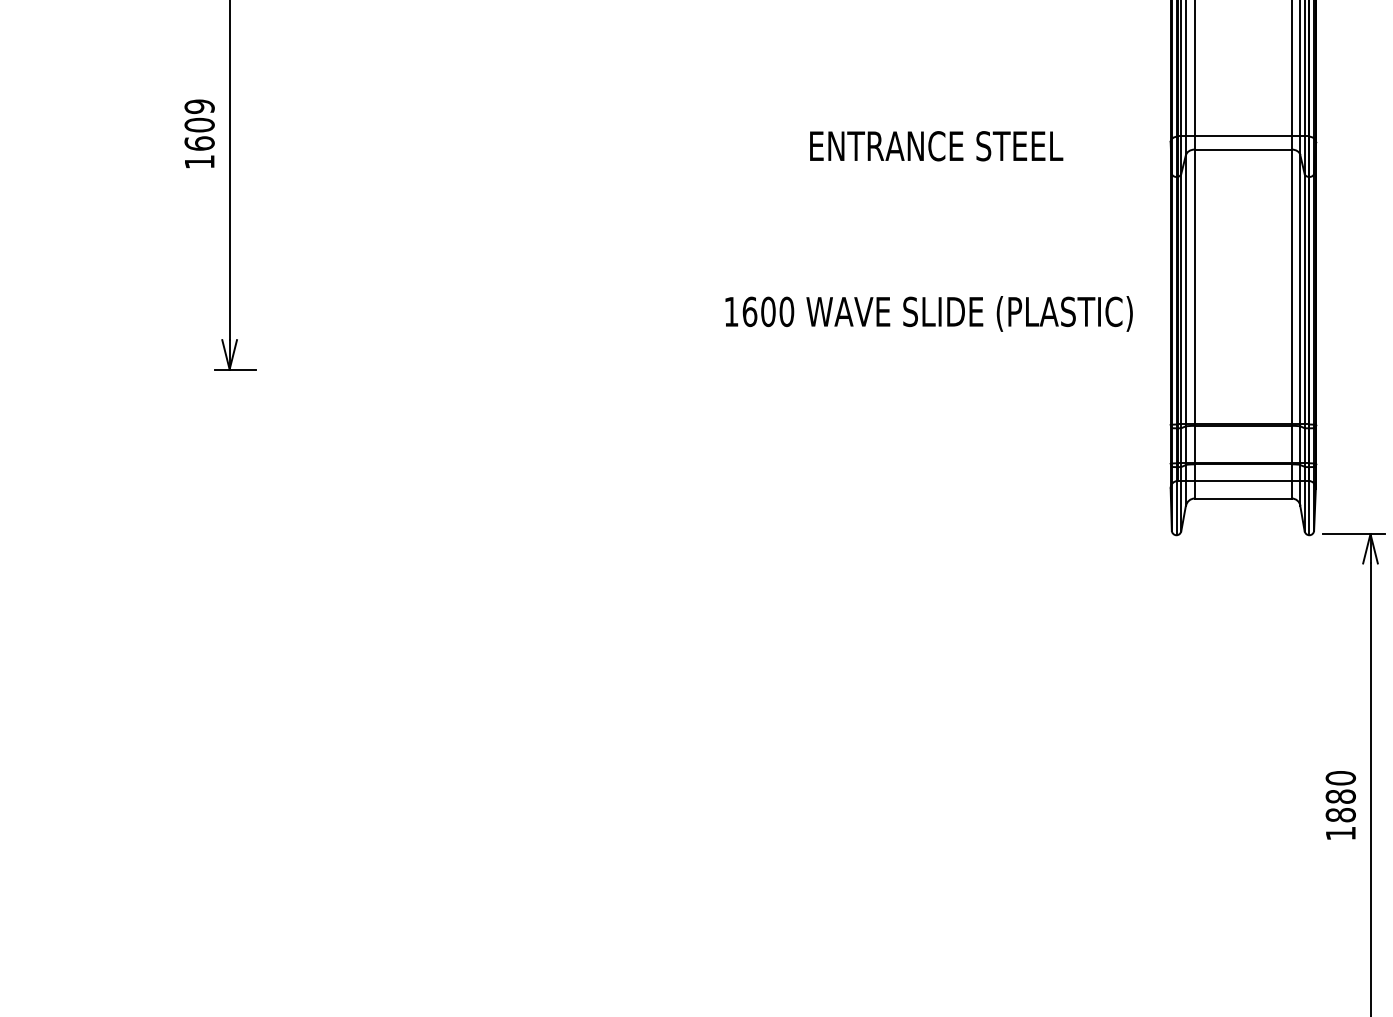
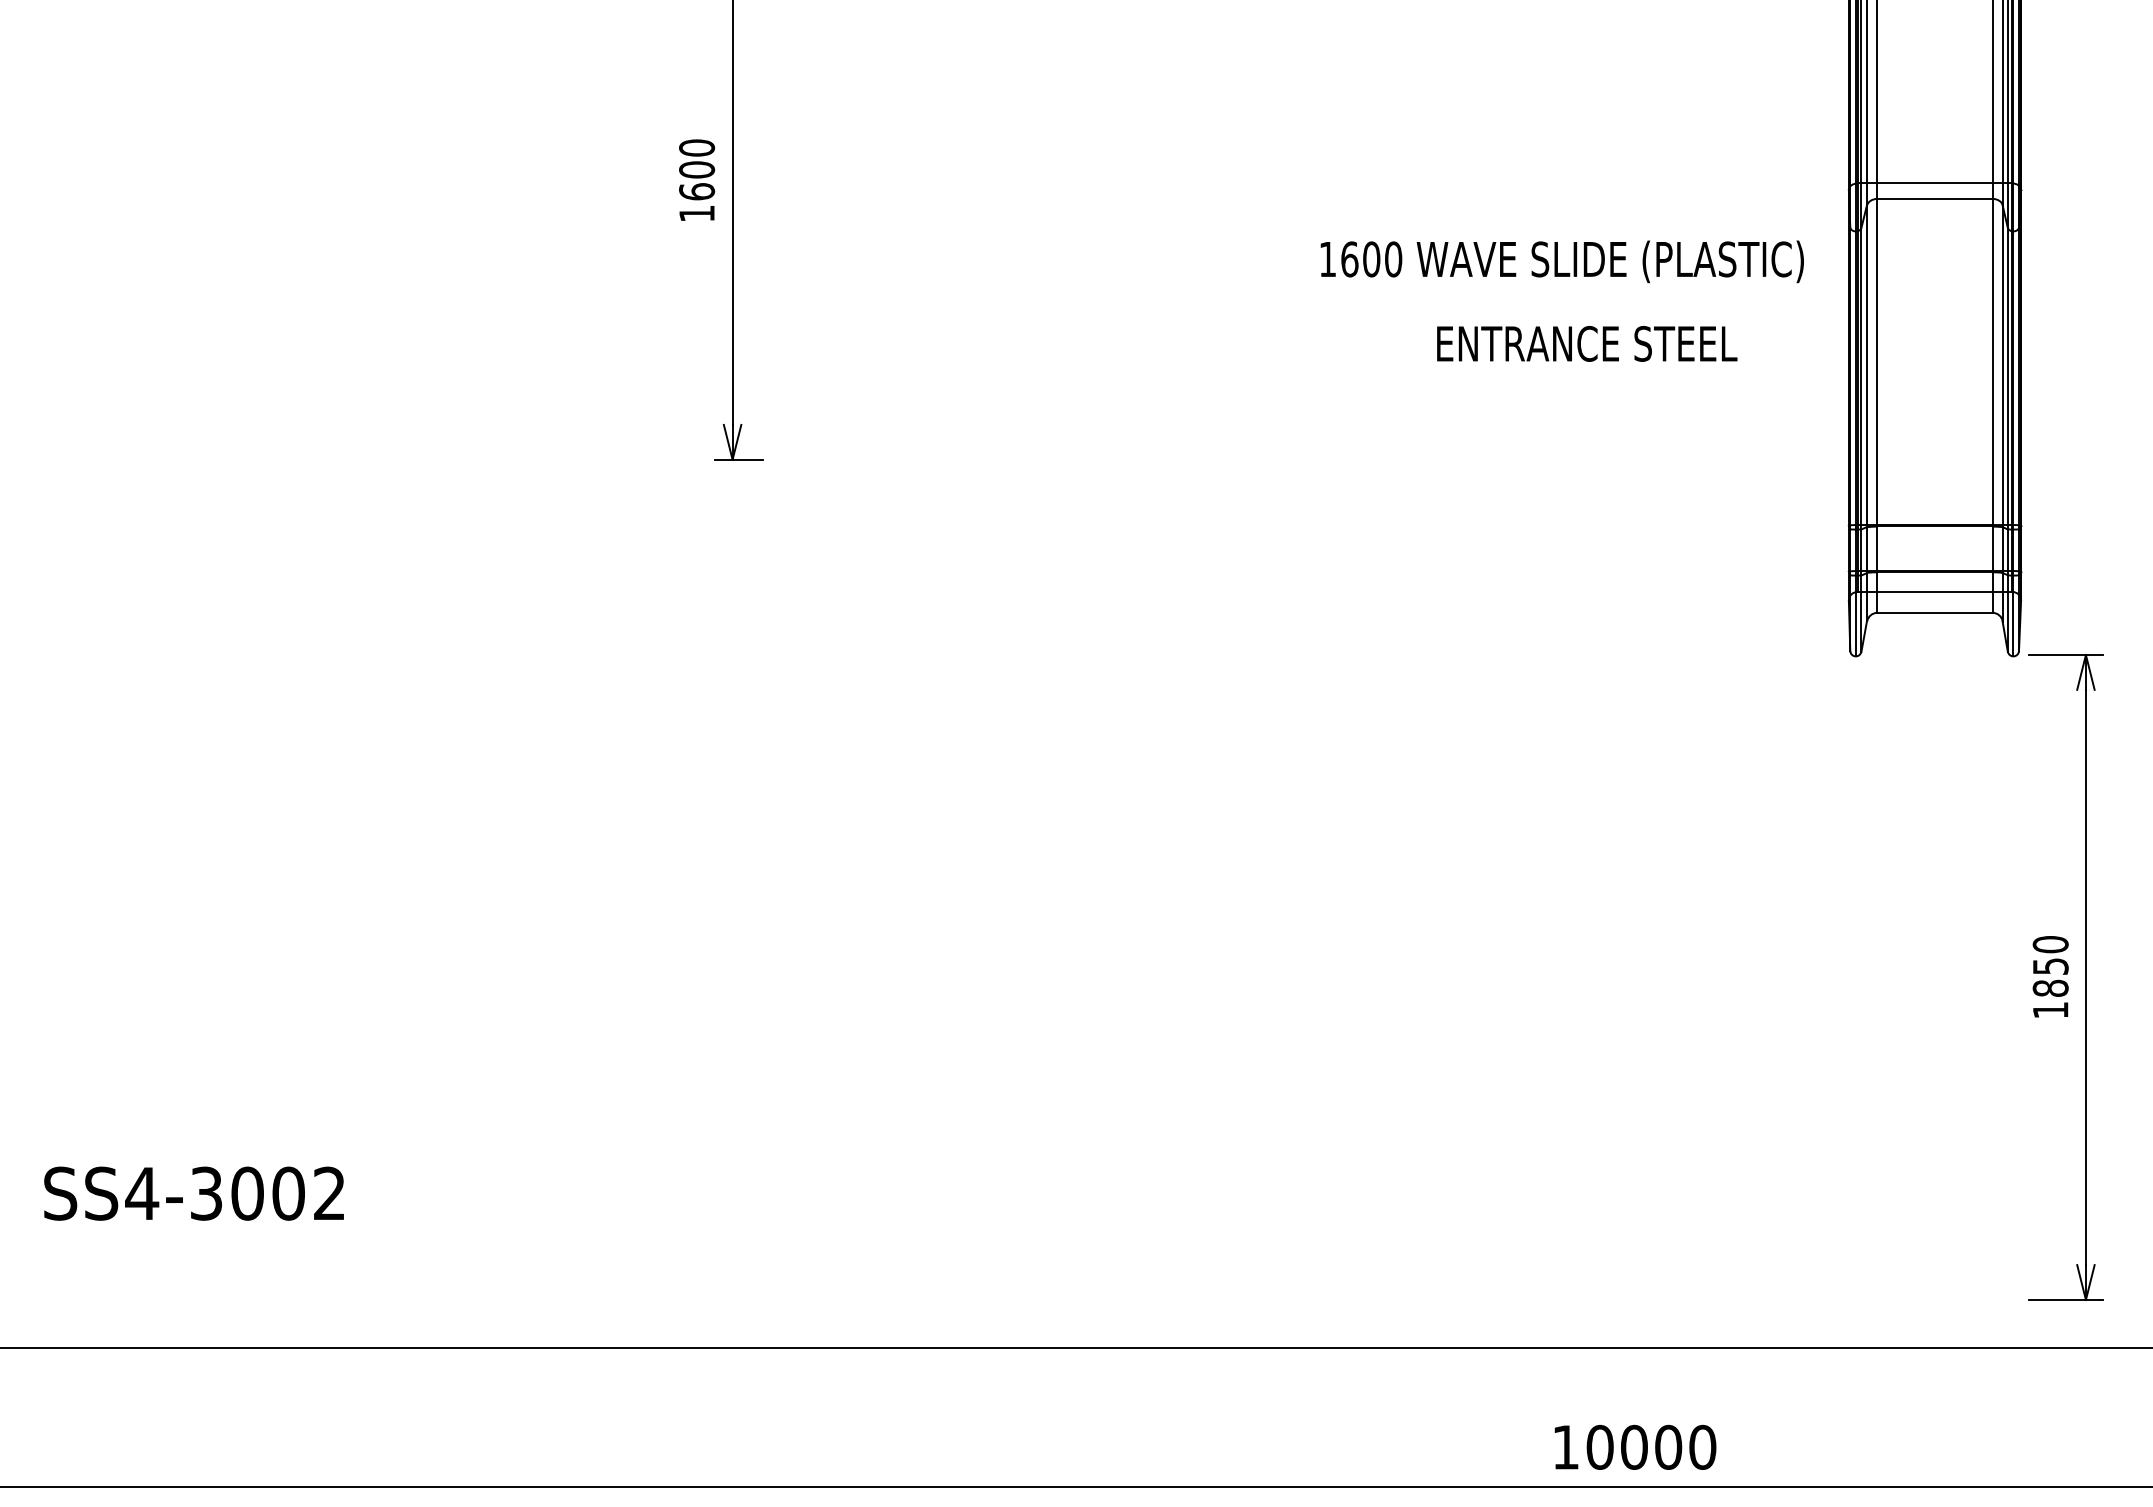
text: (200, 106) -> (697, 147), 1609 -> 1600
text: (936, 145) -> (1587, 343), moved
text: (928, 313) -> (1561, 261), moved
text: (1340, 796) -> (2050, 966), 1880 -> 1850

